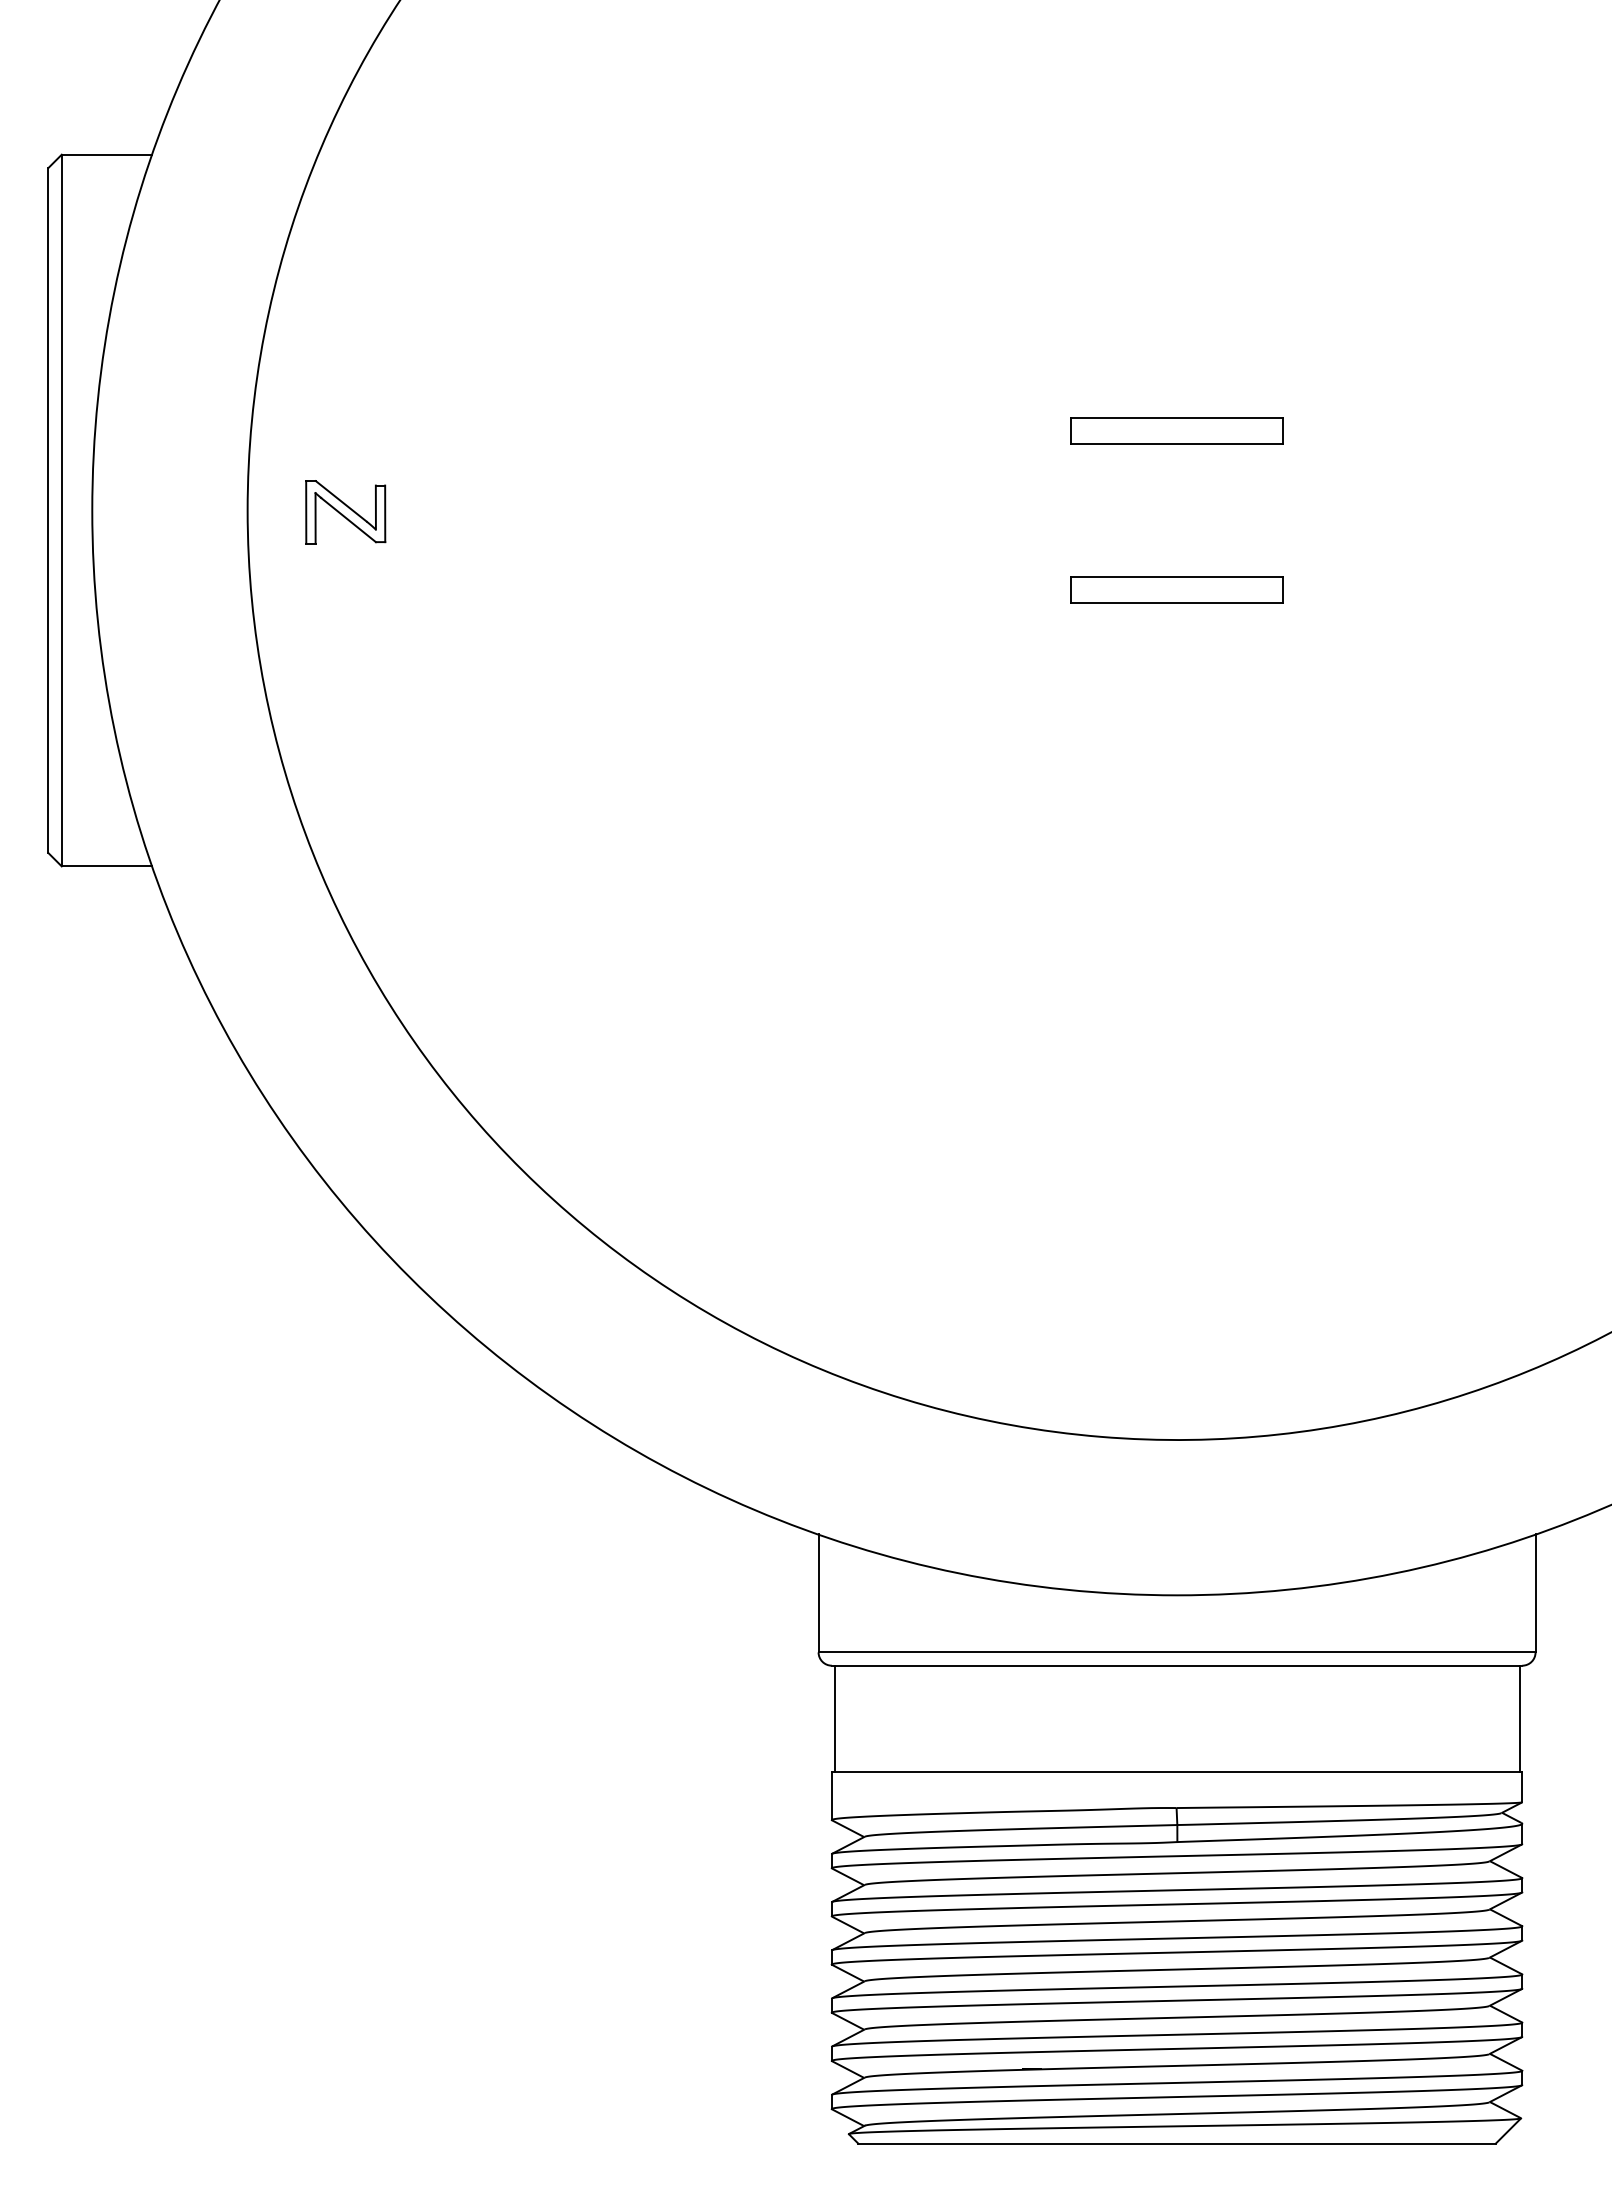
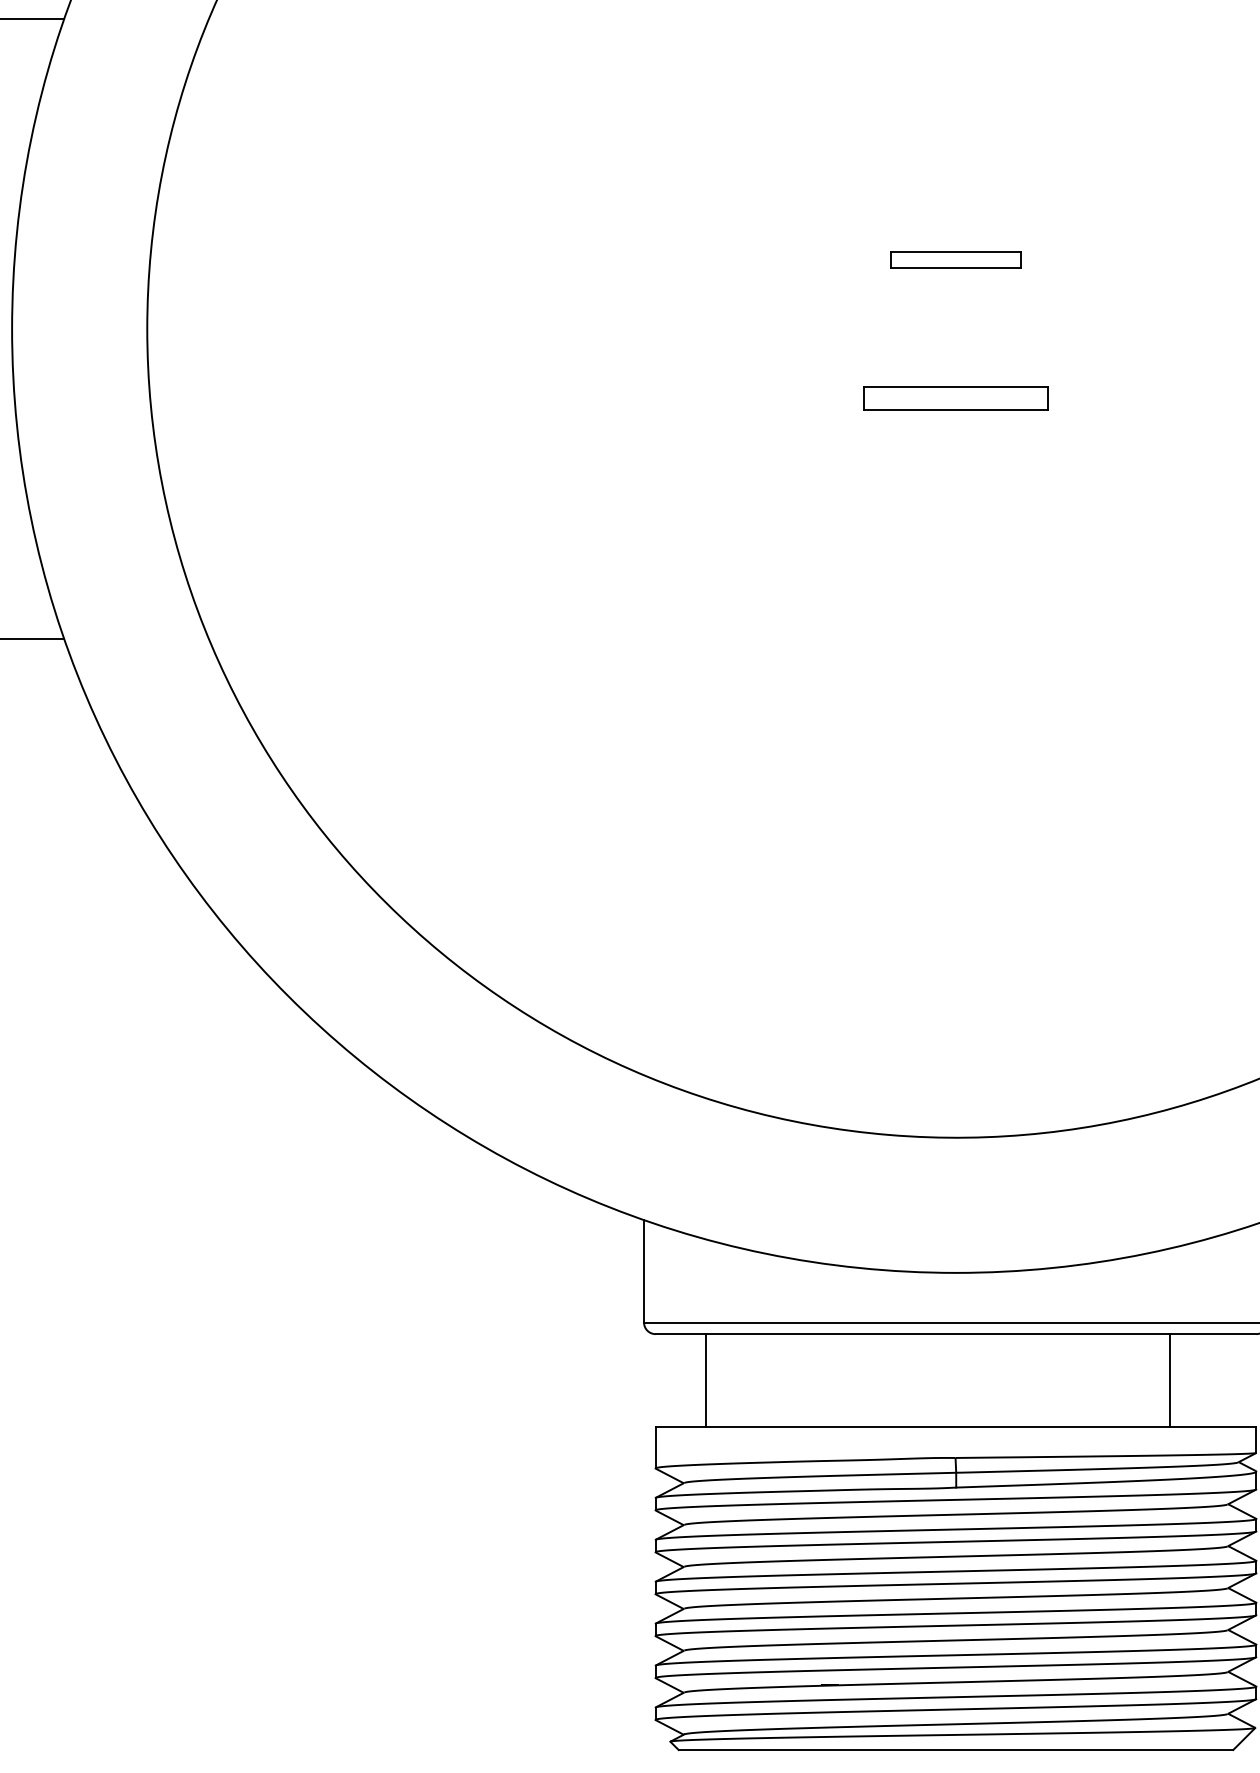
part: (1176, 430) -> (955, 259), size x0.7
part: (345, 512) -> (232, 330), removed
line: (834, 1718) -> (705, 1380), moved
line: (1519, 1718) -> (1169, 1380), moved

